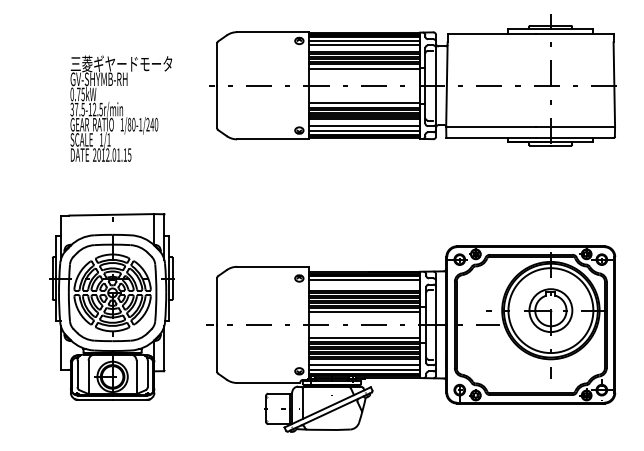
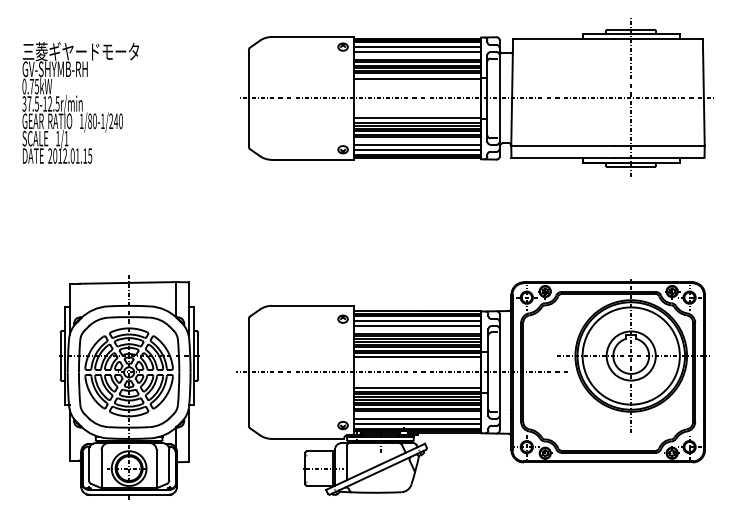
text: (121, 108) -> (80, 102), moved
line: (364, 284) -> (417, 326), added
part: (111, 306) -> (127, 387), moved

